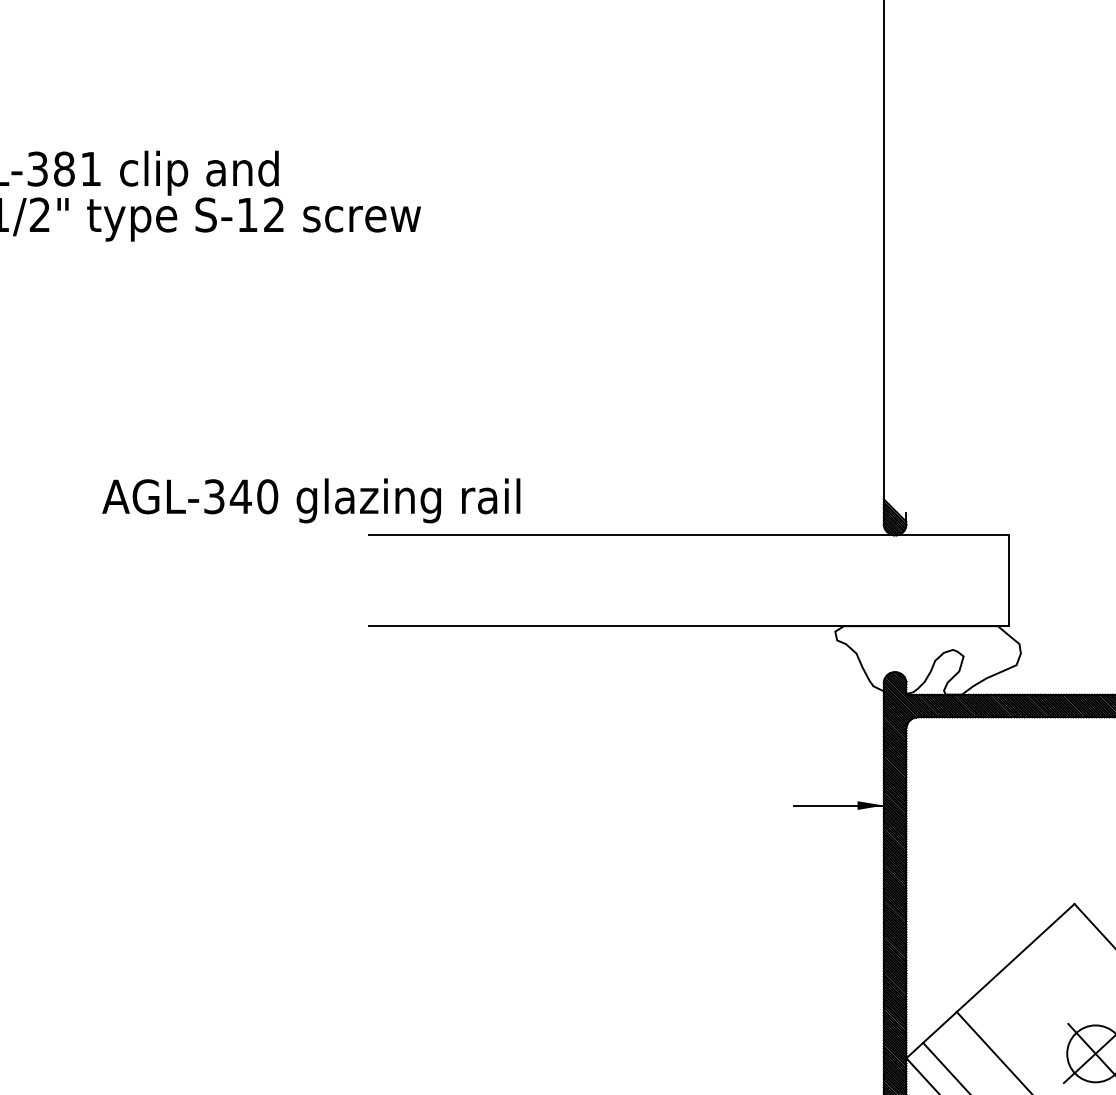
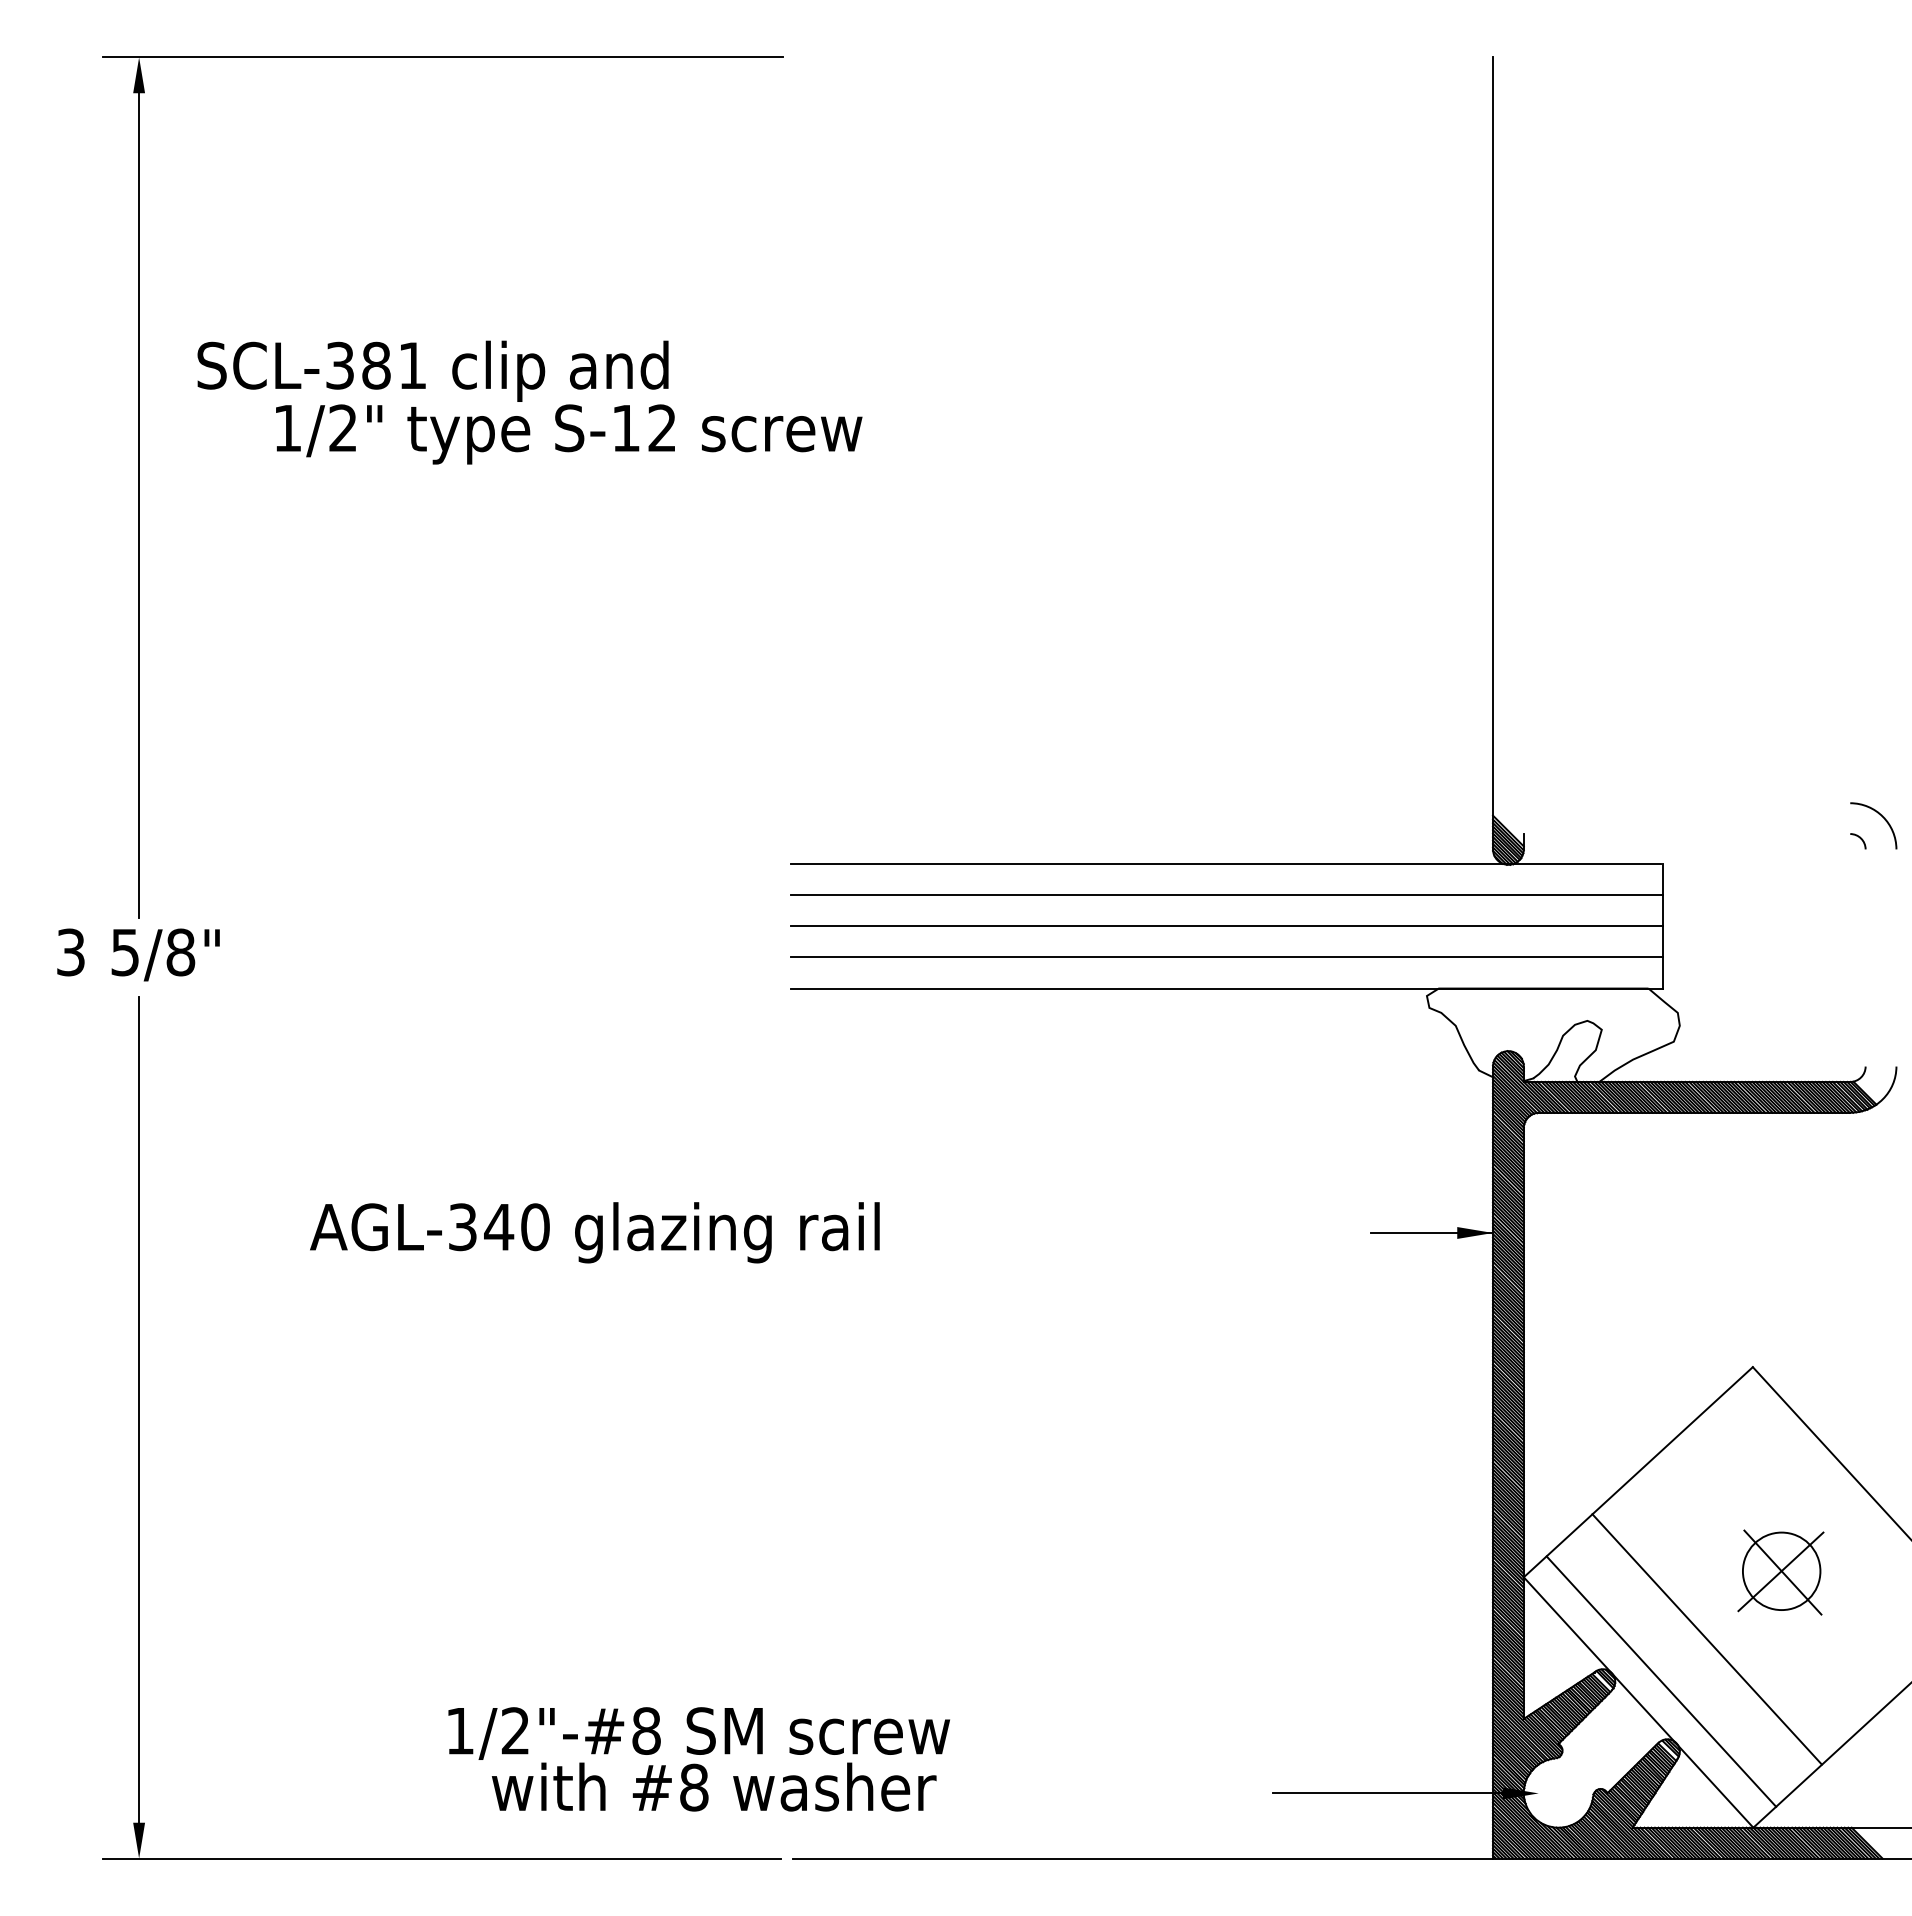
text: (310, 500) -> (594, 1232), moved
line: (688, 557) -> (1226, 895), added
line: (688, 580) -> (1226, 926), added
line: (688, 603) -> (1226, 957), added

